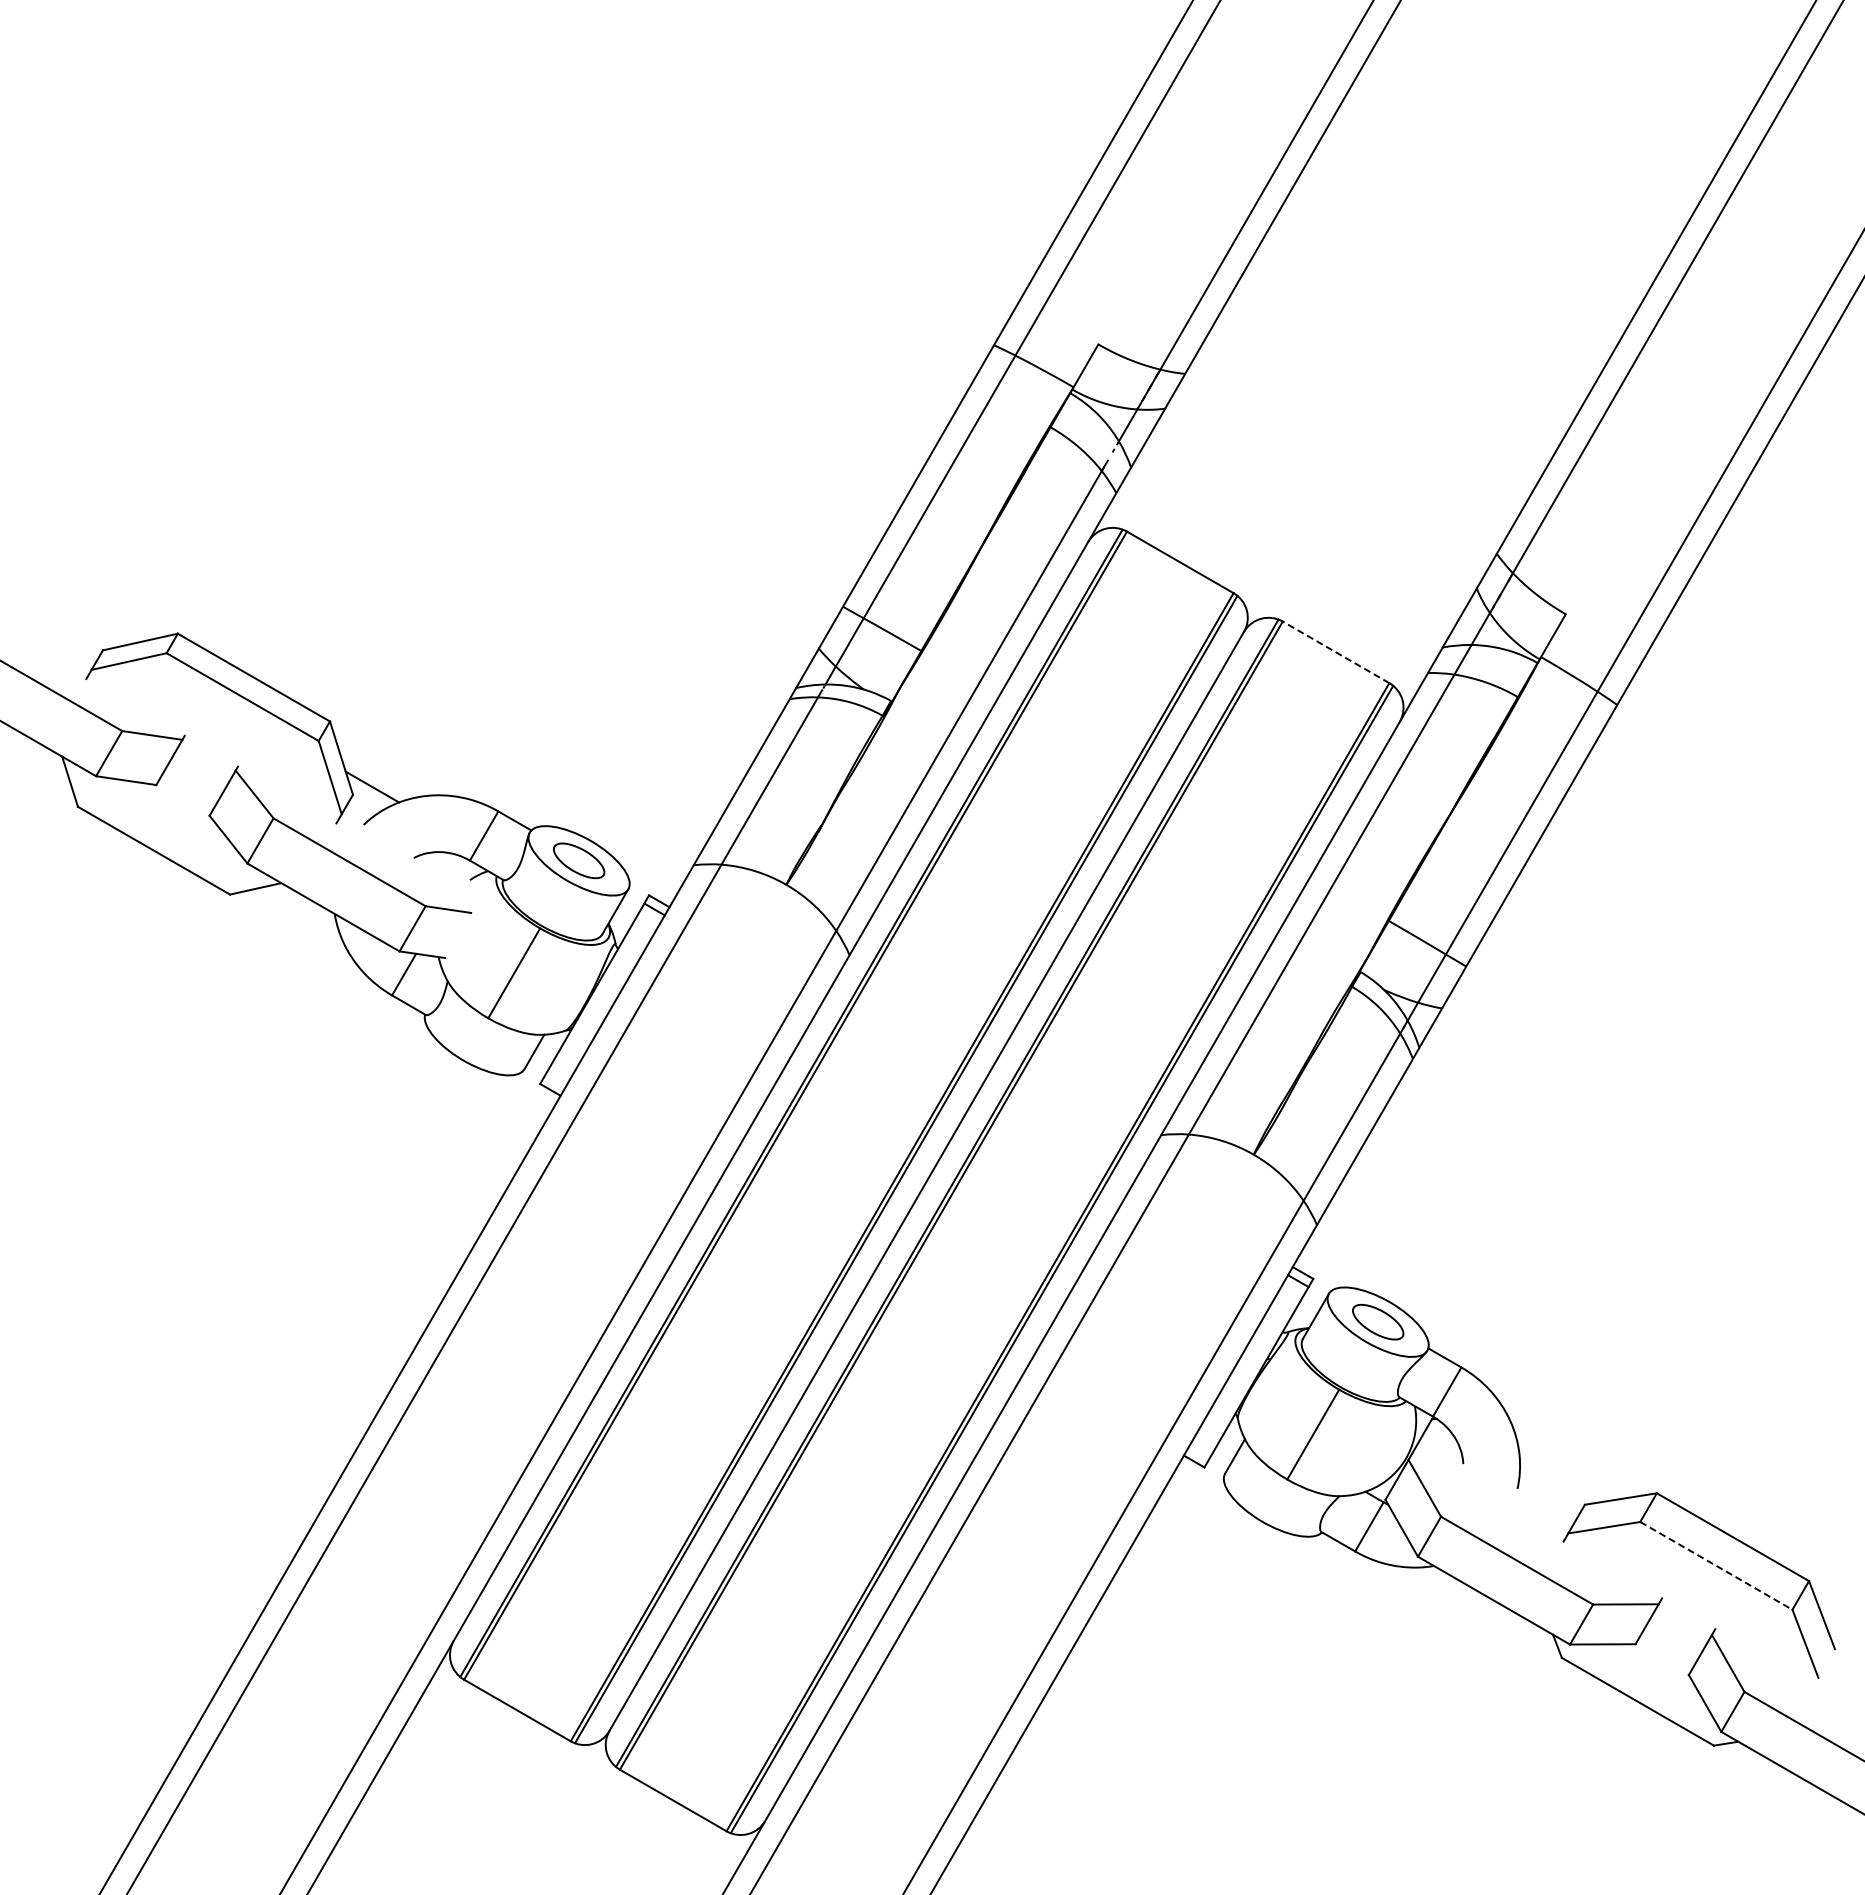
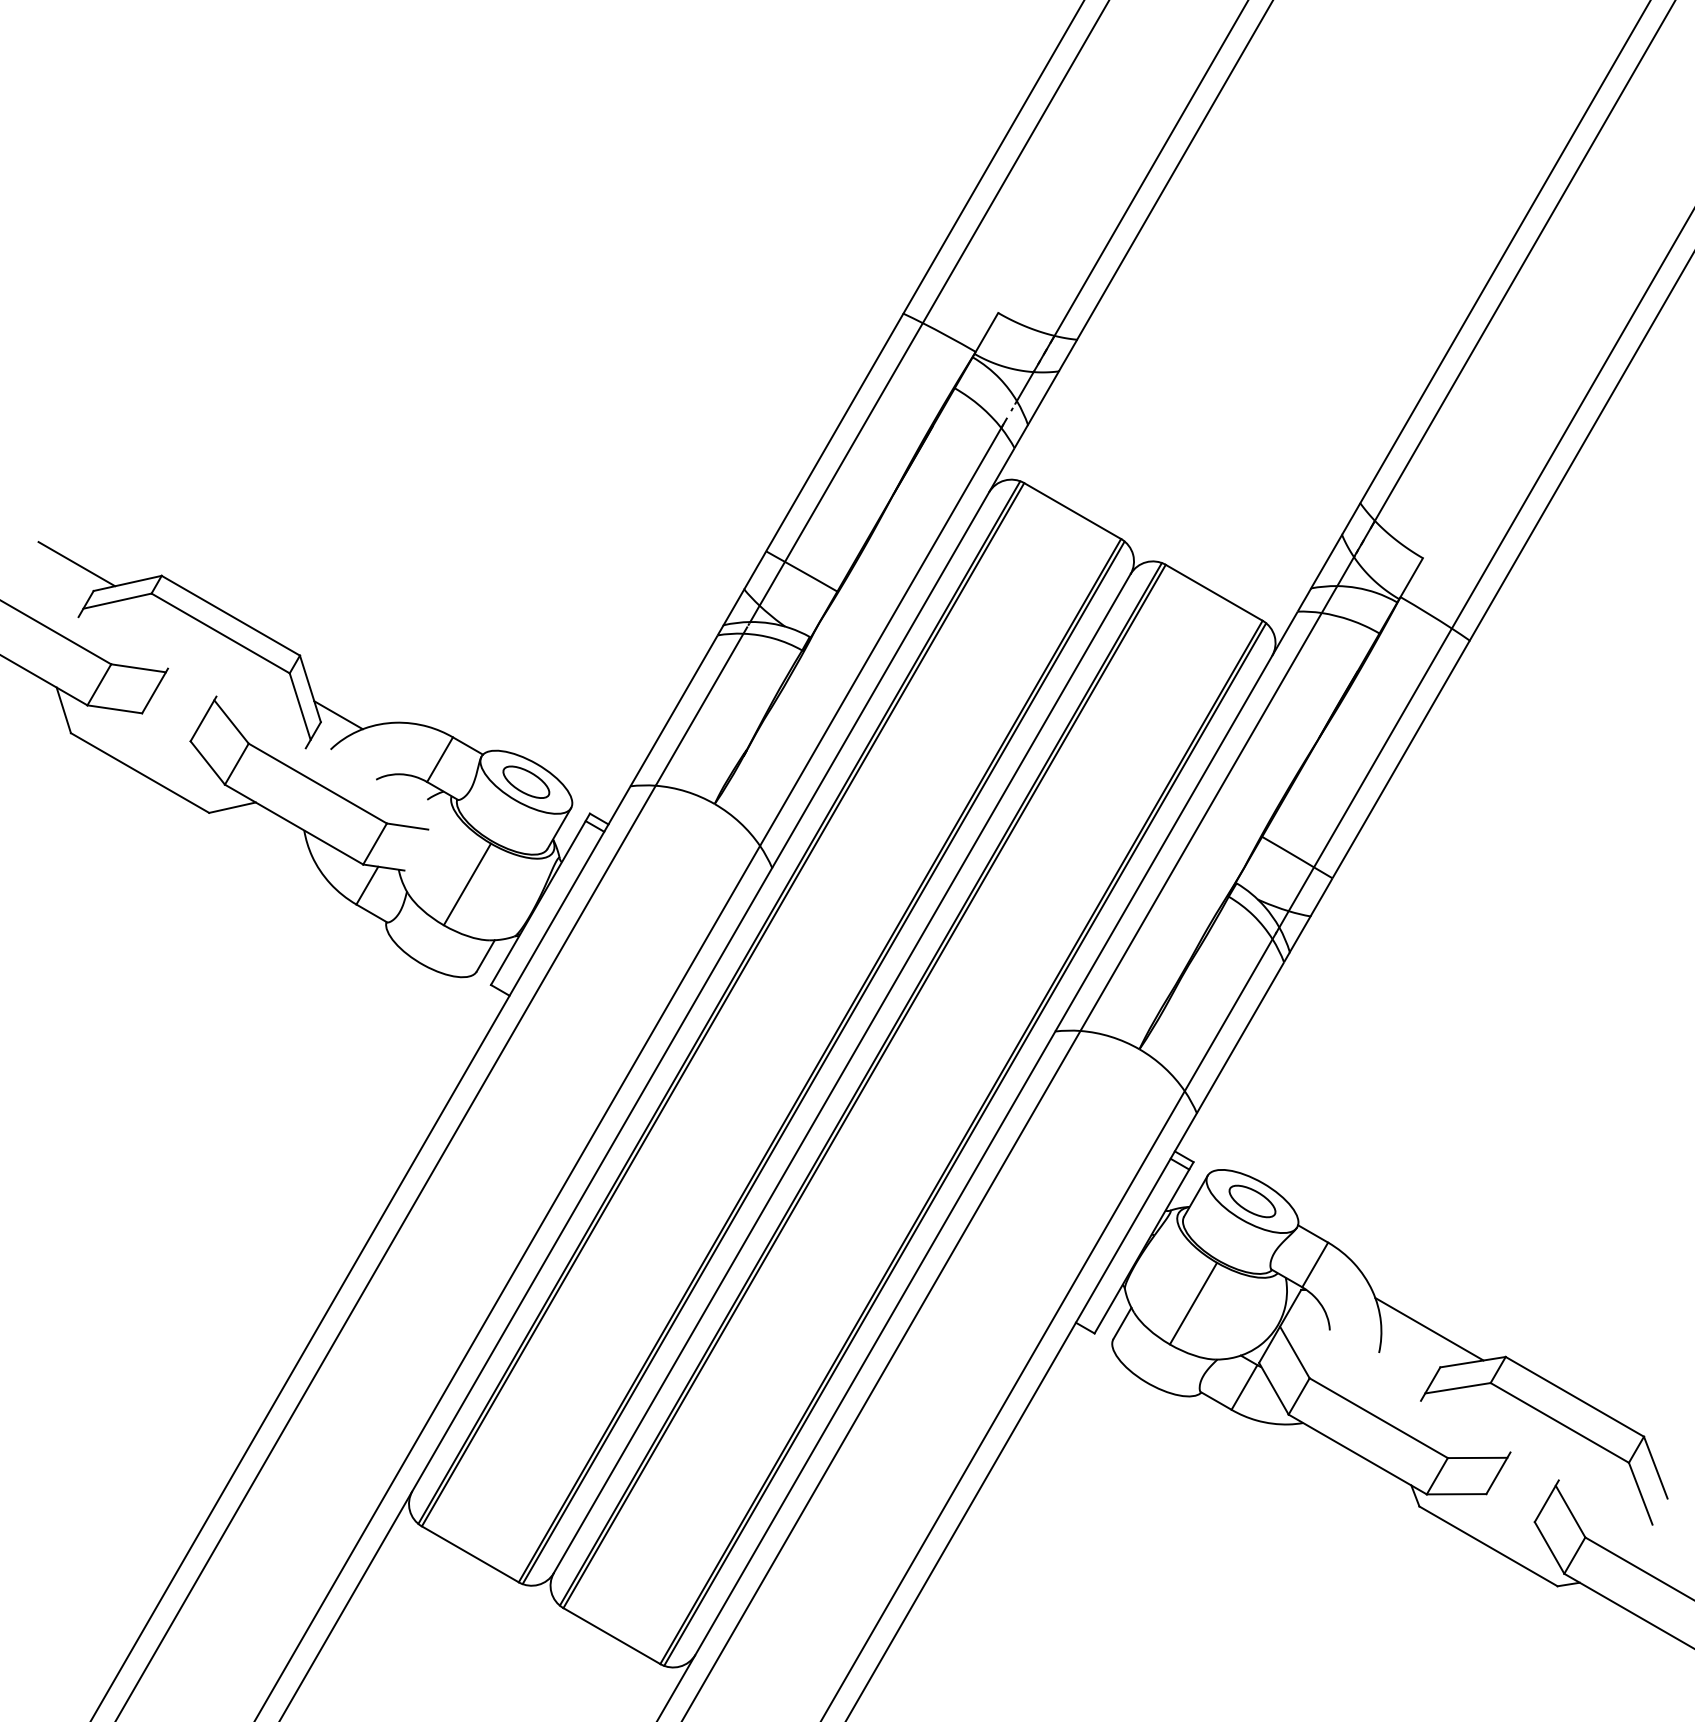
line: (84, 620) -> (76, 563), added
line: (1336, 652) -> (1214, 592), dashed -> solid
line: (1572, 1462) -> (1429, 1328), added
line: (1716, 1565) -> (1559, 1422), dashed -> solid

